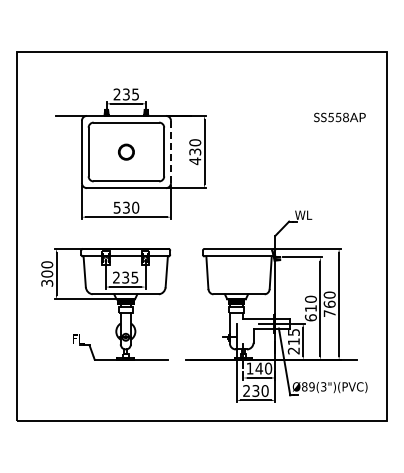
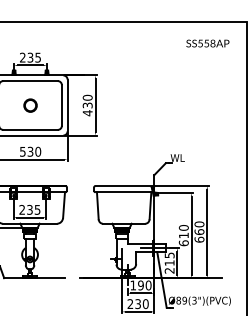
text: (339, 117) -> (207, 43), moved
line: (171, 152) -> (67, 105), dashed -> solid
text: (329, 313) -> (199, 239), 760 -> 660
text: (259, 368) -> (141, 285), 140 -> 190

